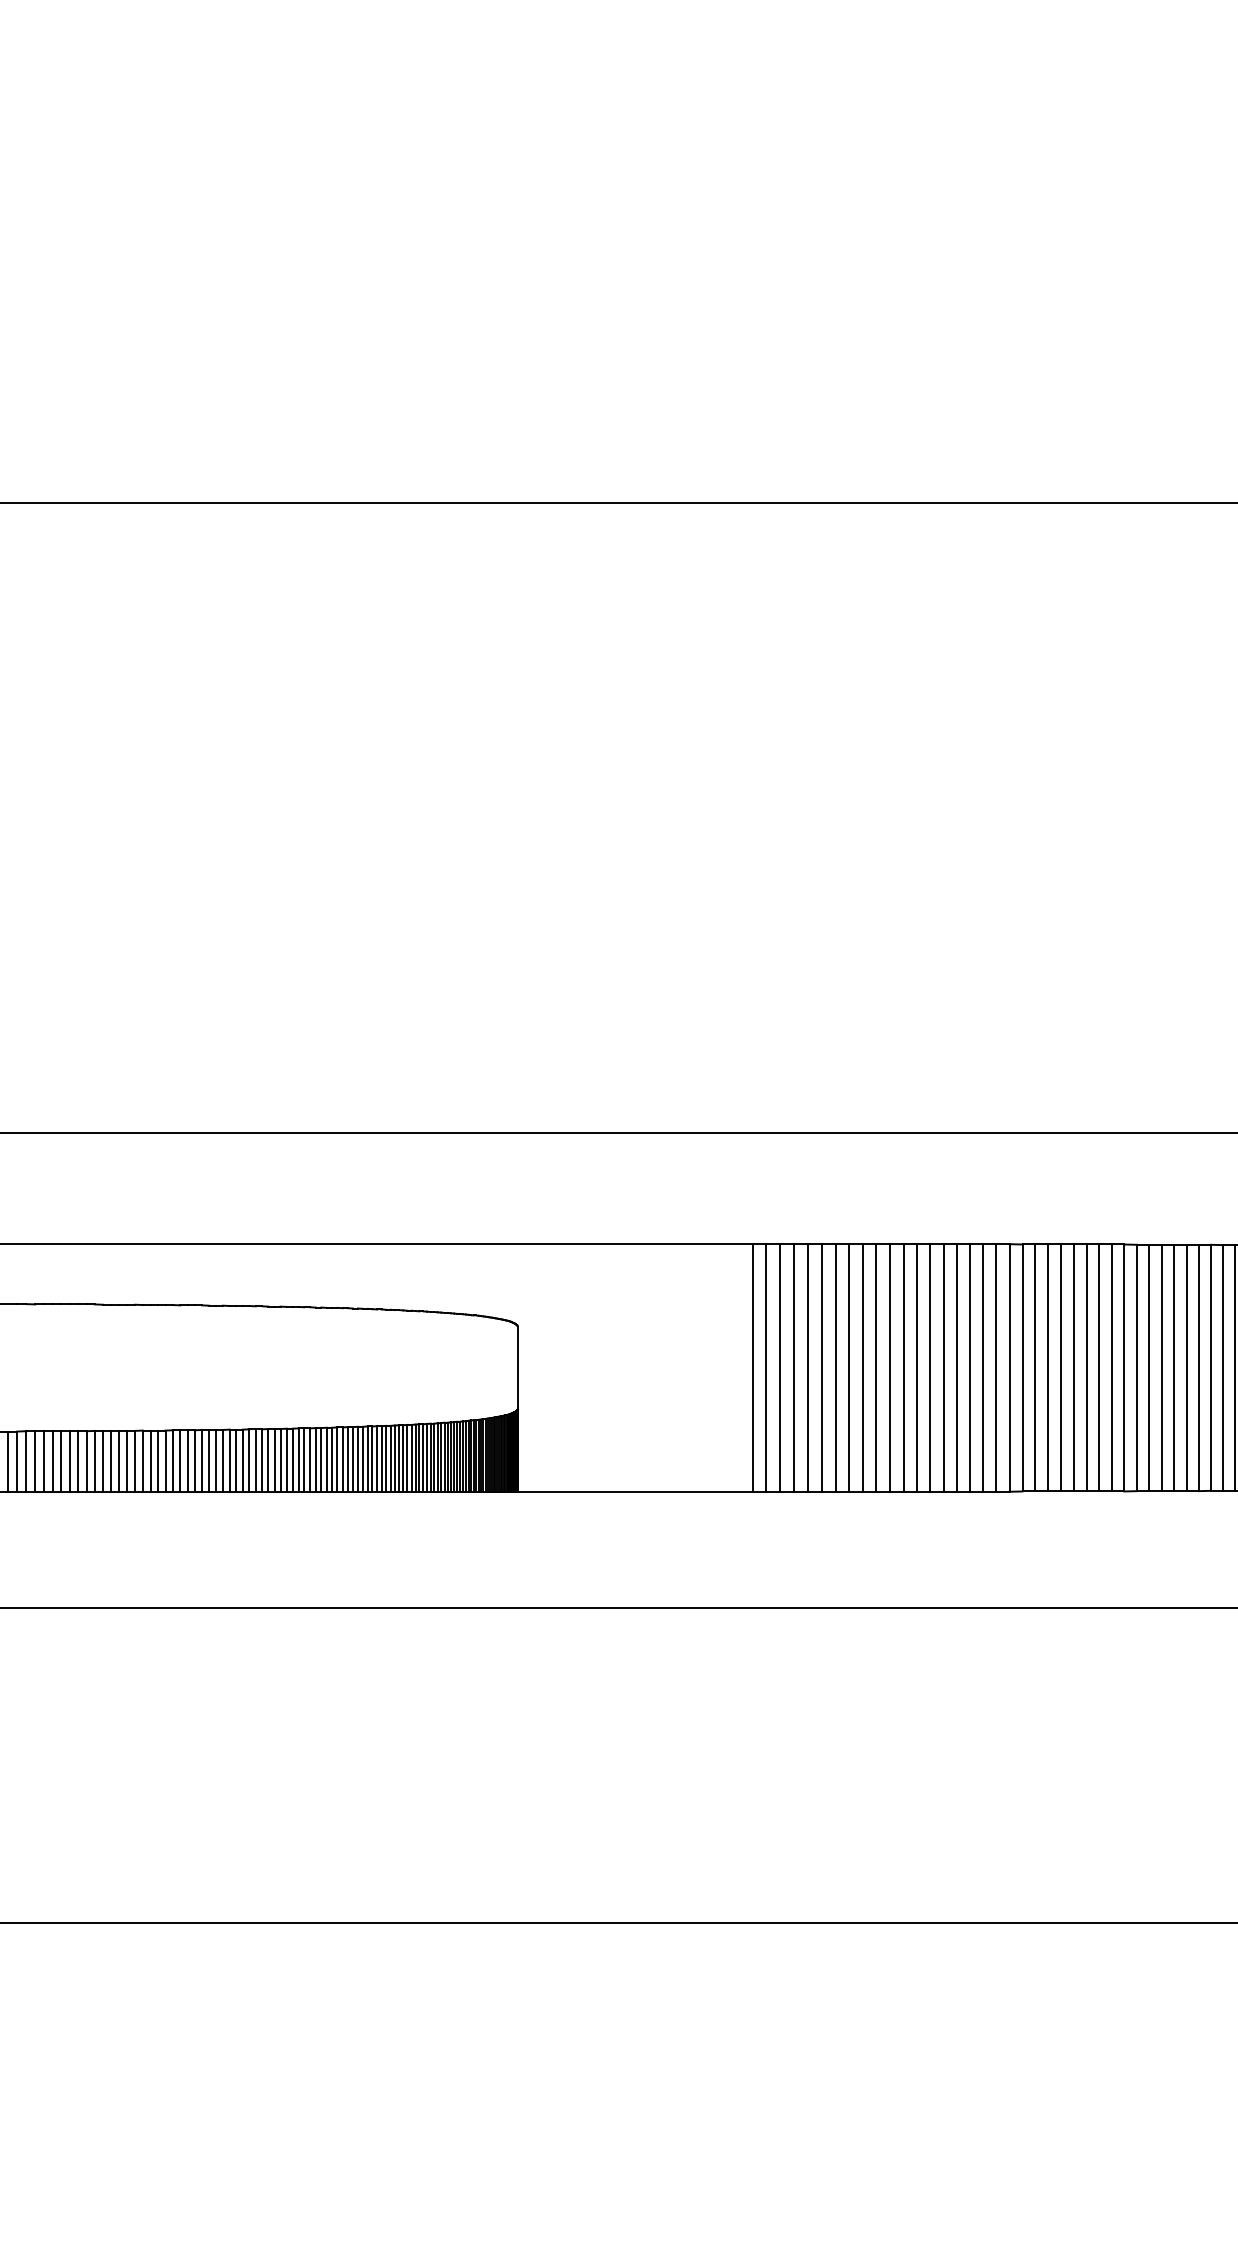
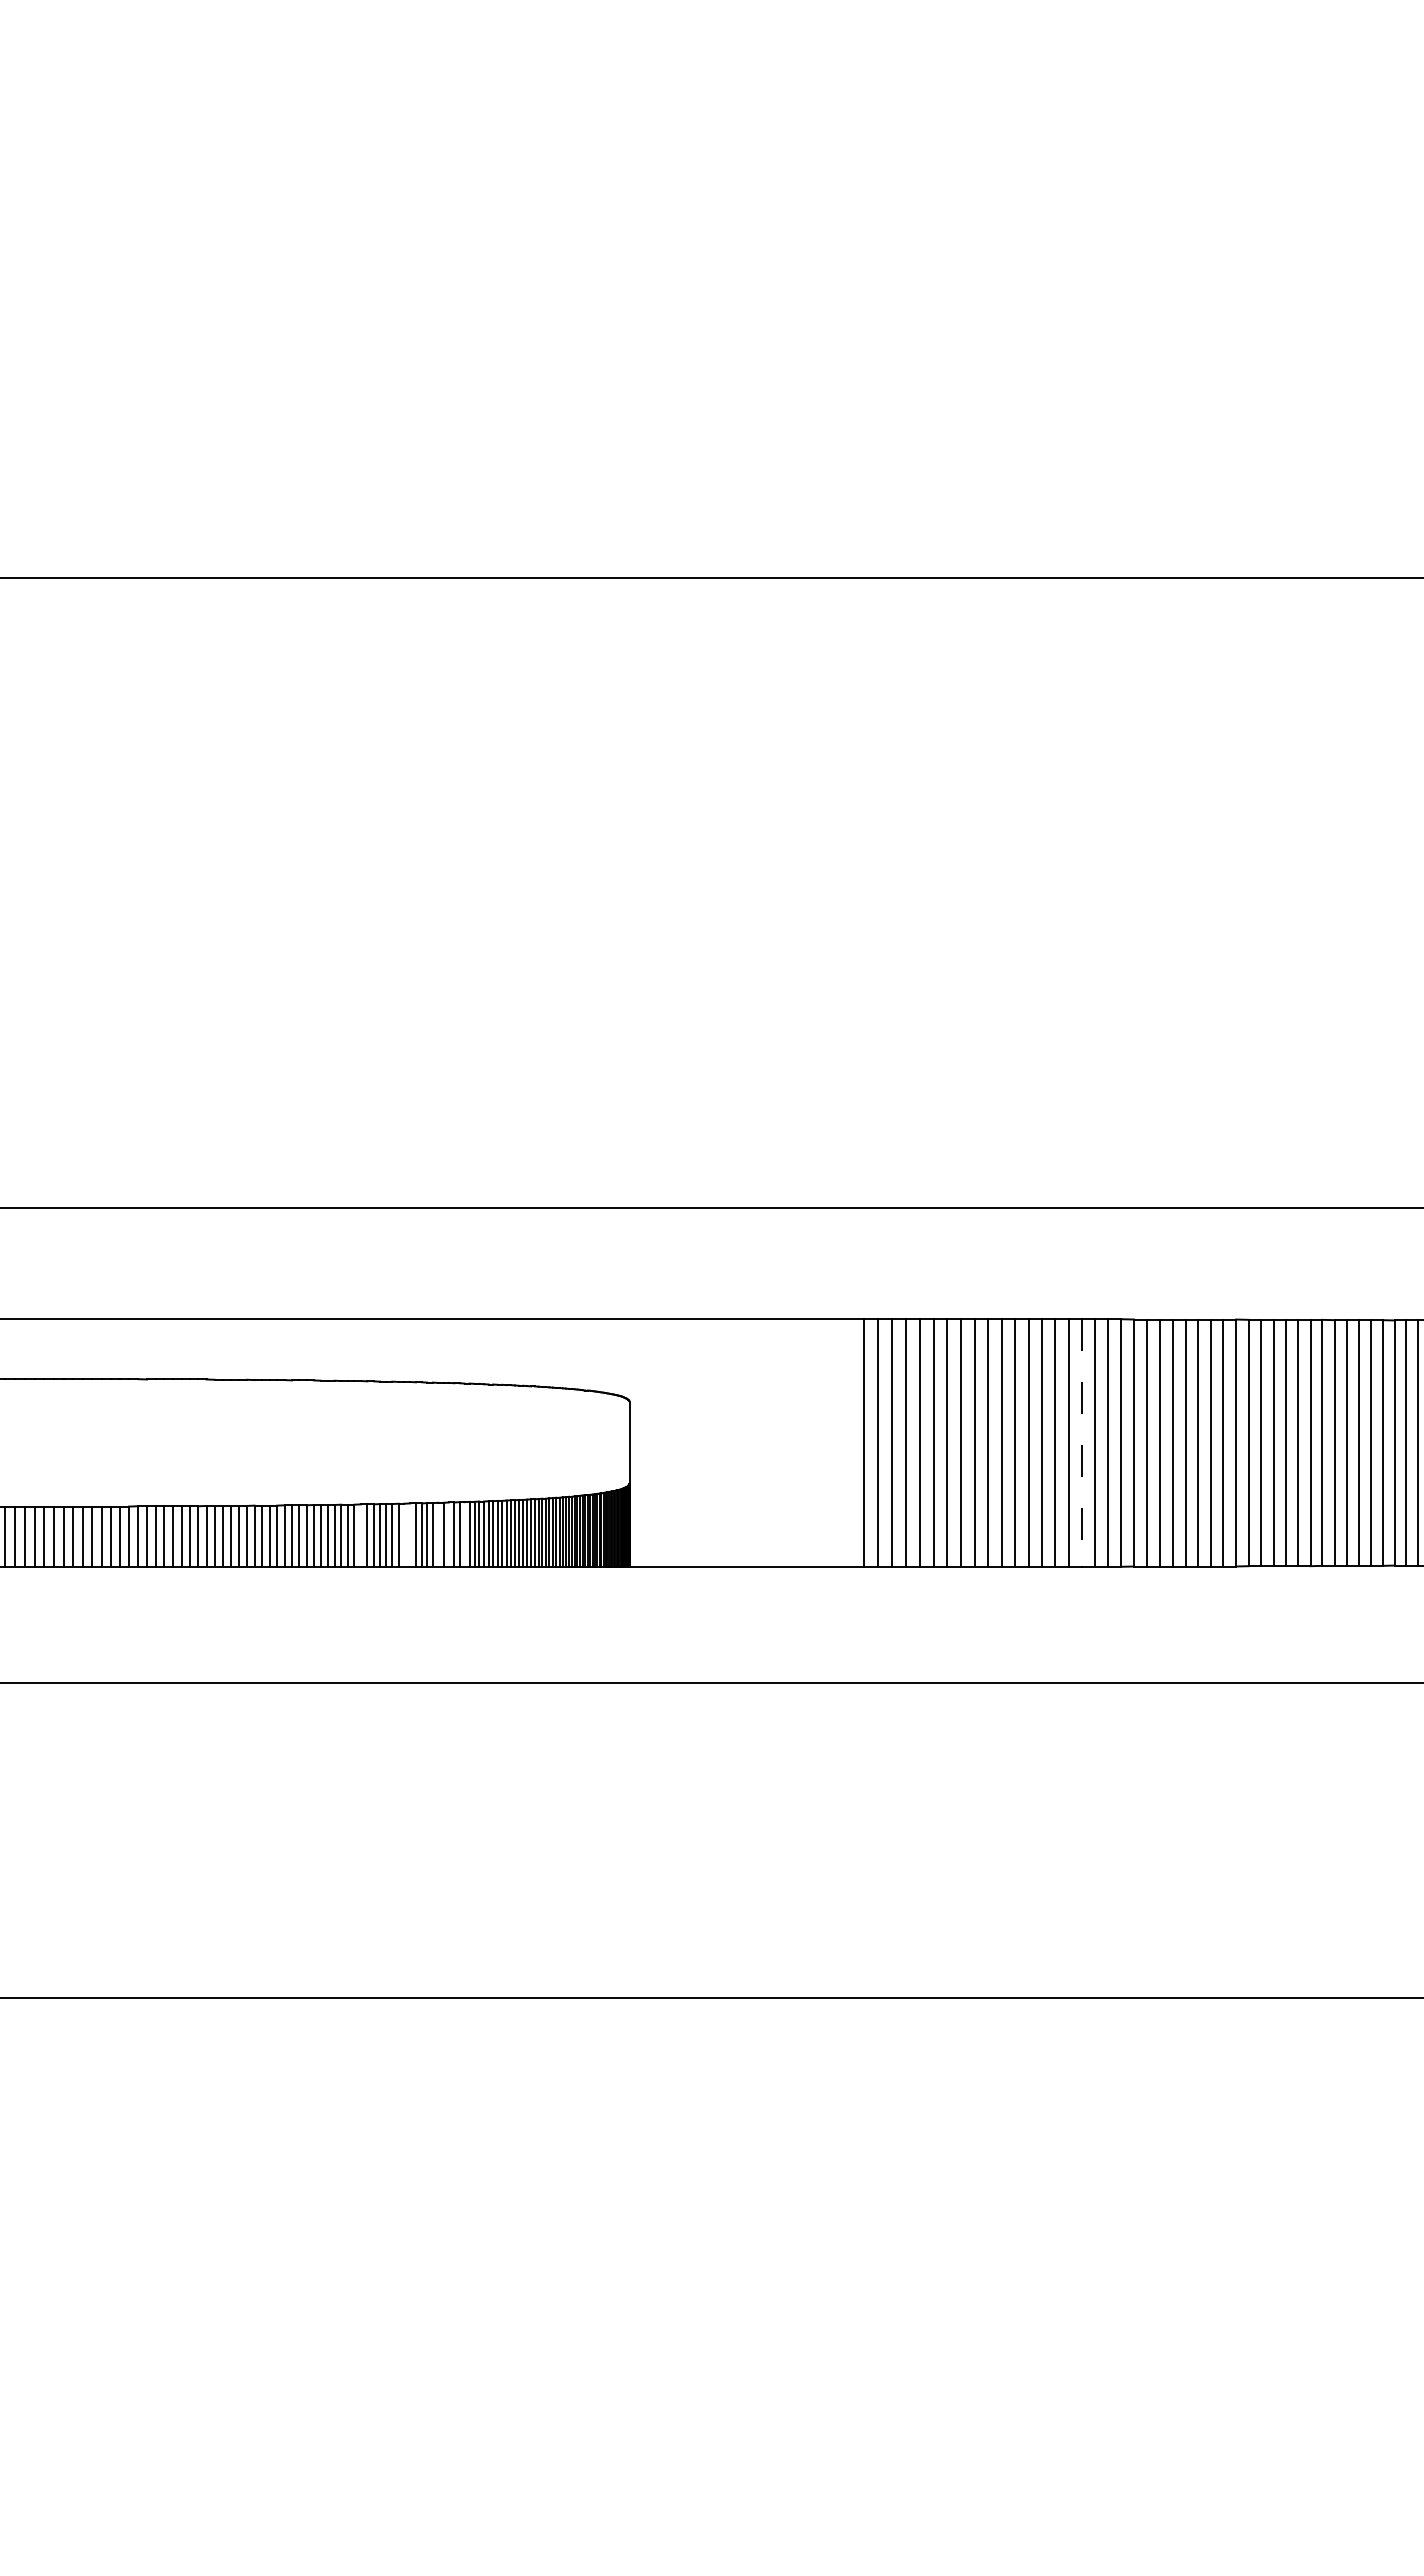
line: (969, 1368) -> (1081, 1443), solid -> dashed
line: (292, 1459) -> (404, 1534), removed
line: (298, 1459) -> (410, 1534), removed
line: (326, 1459) -> (438, 1534), removed
line: (337, 1459) -> (449, 1534), removed
line: (352, 1459) -> (464, 1534), removed
line: (249, 1460) -> (361, 1535), removed

